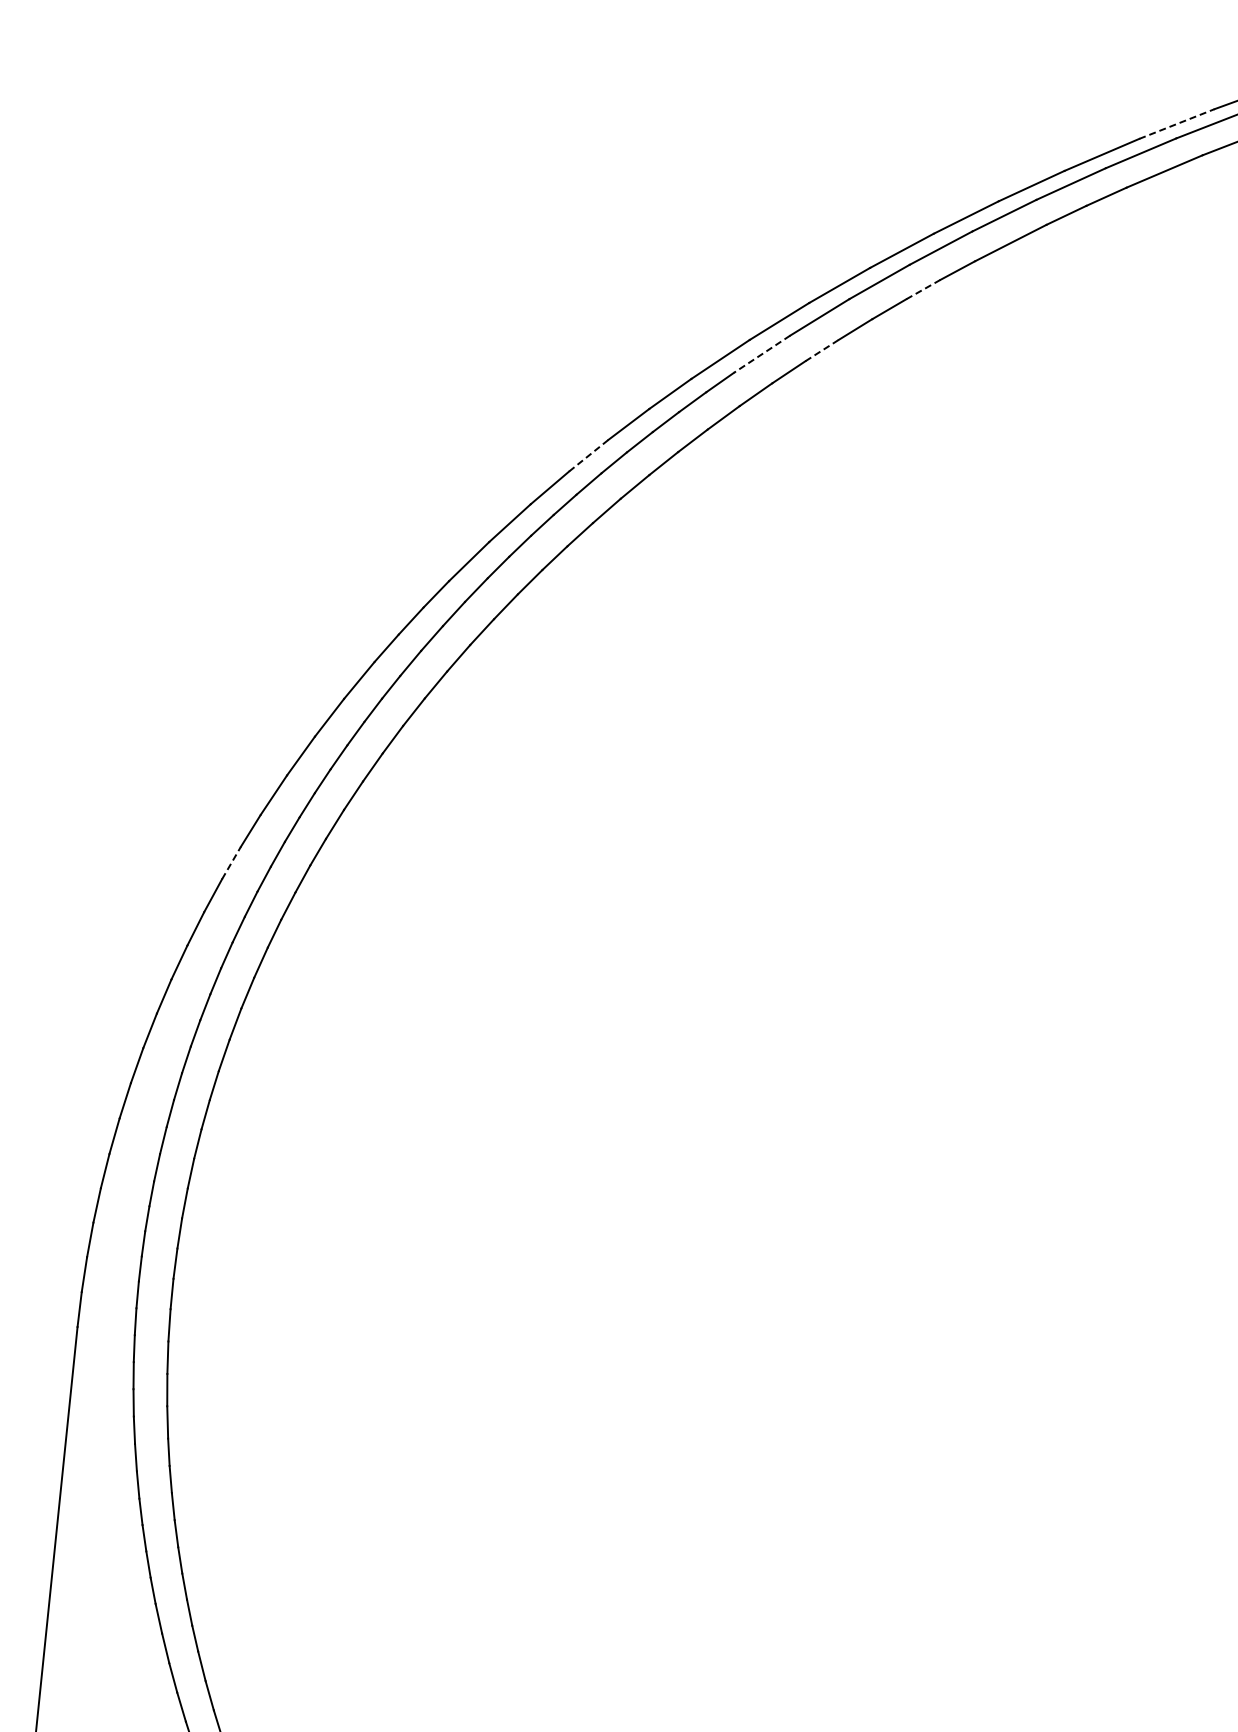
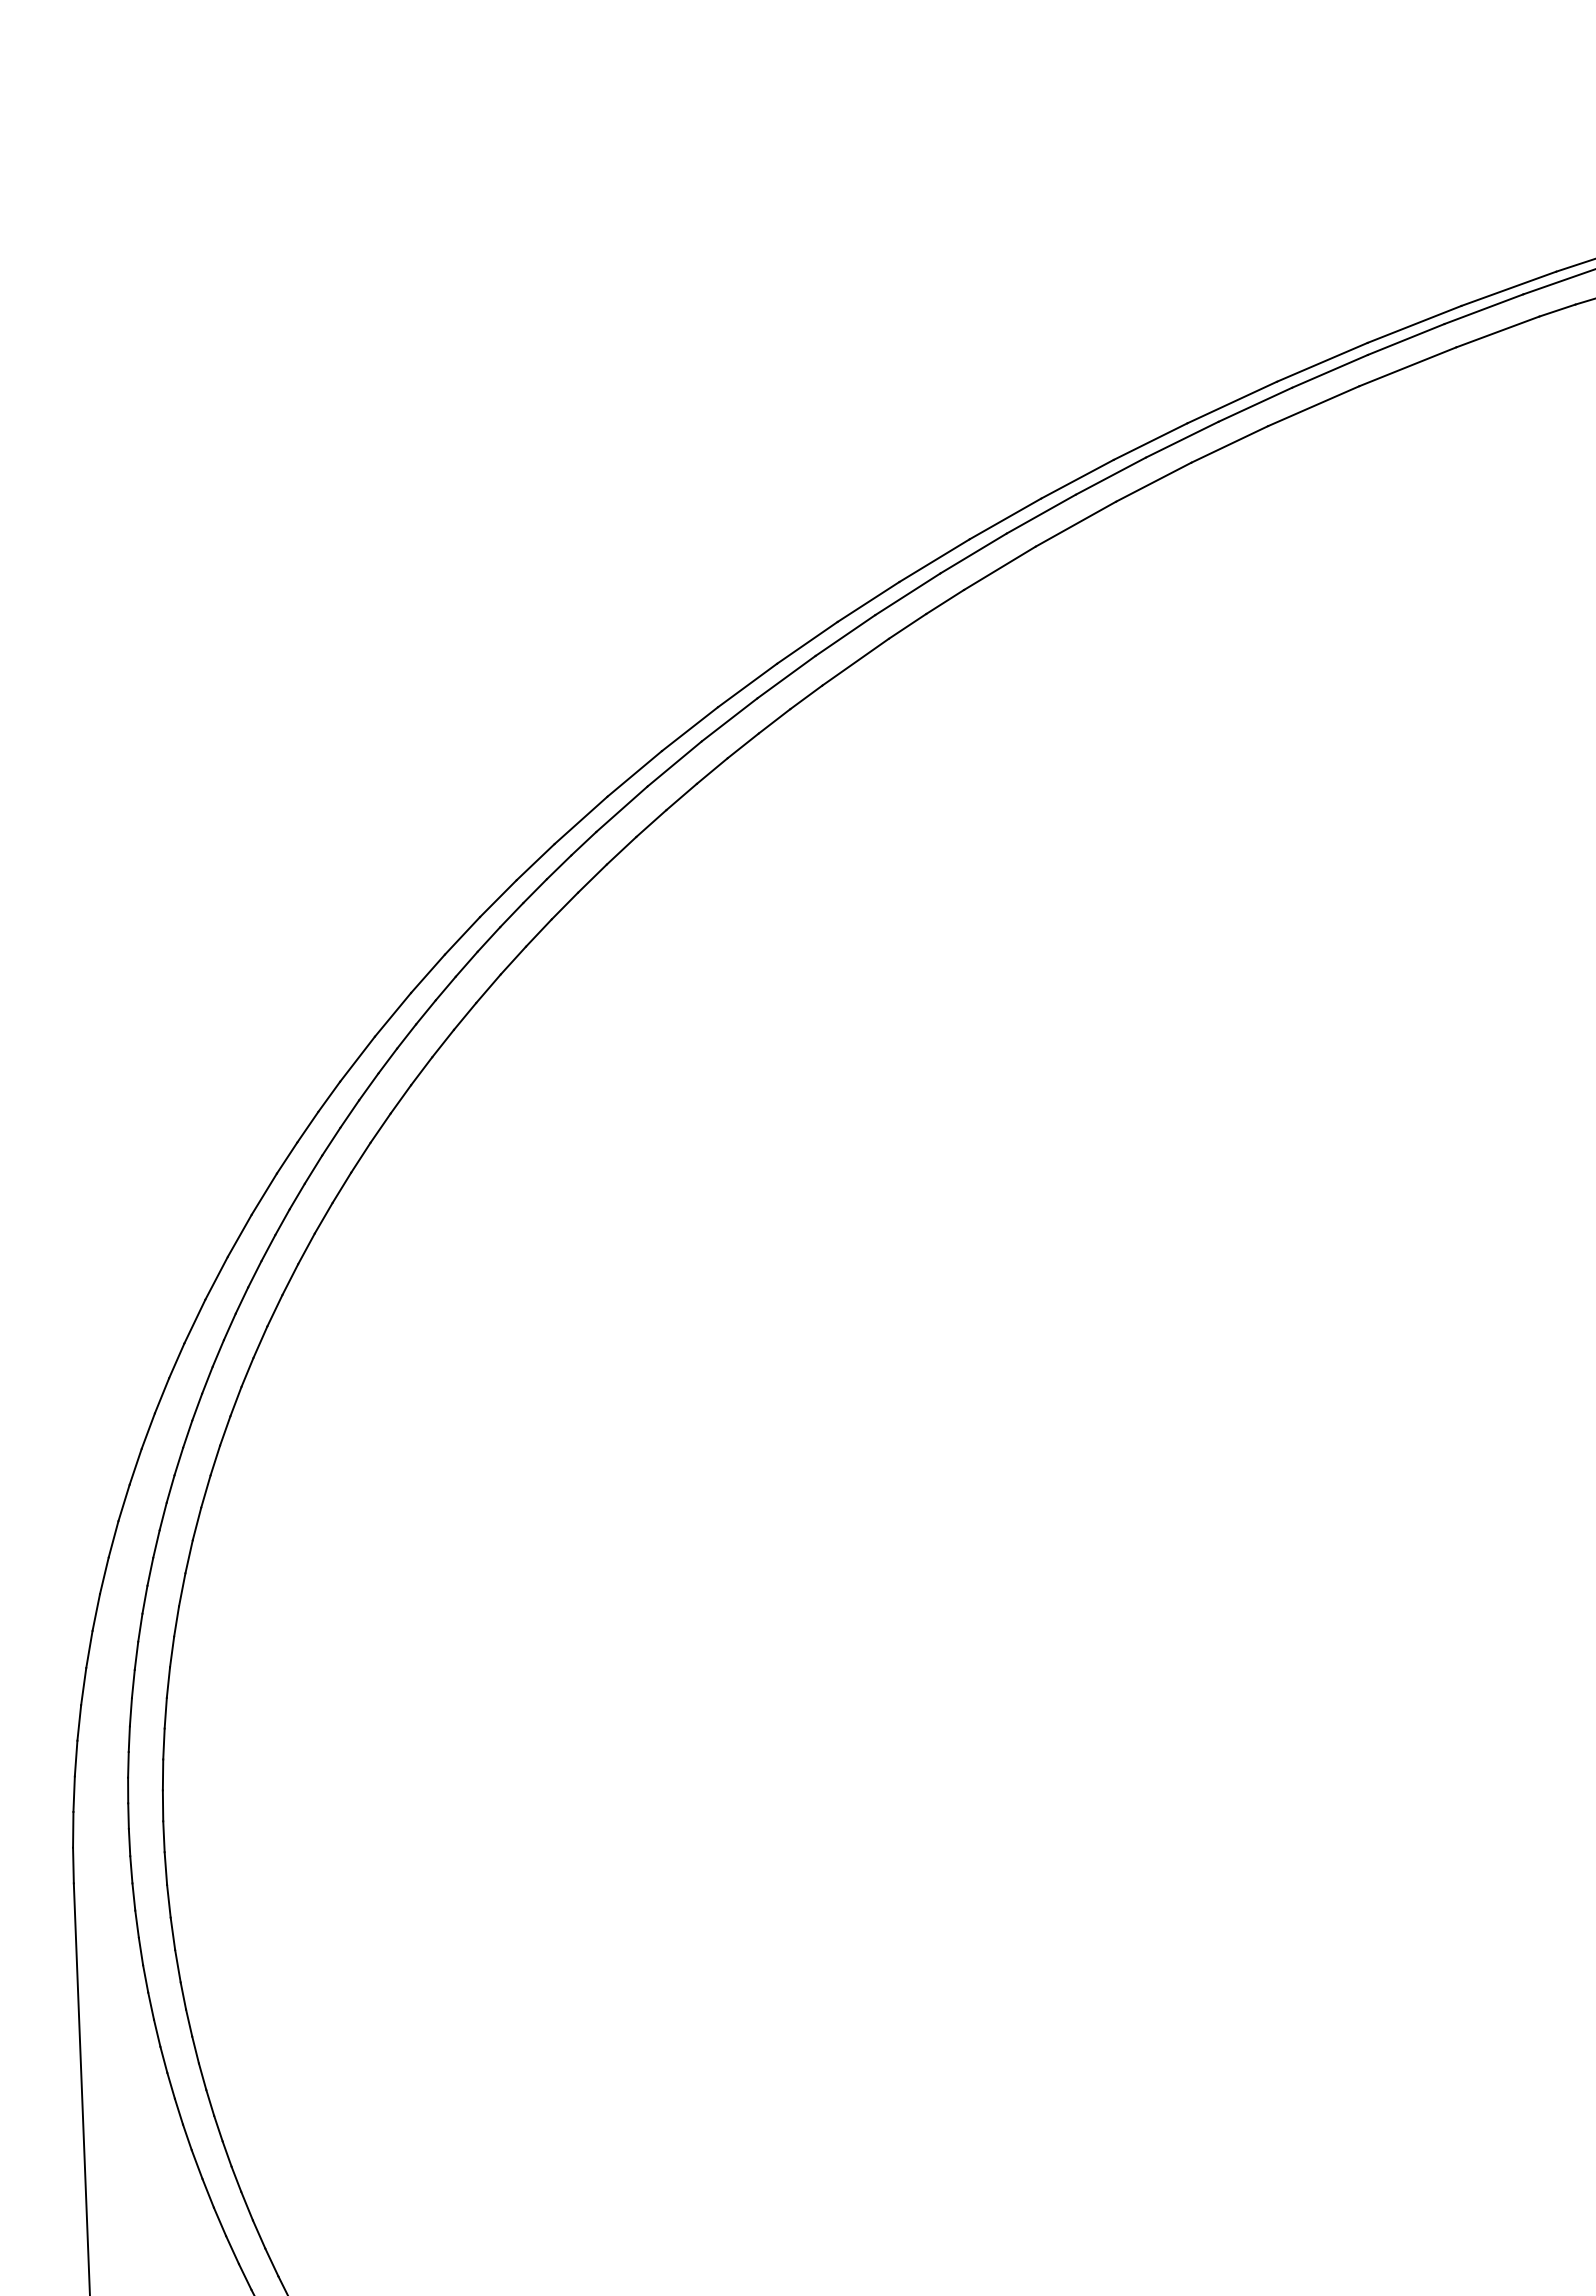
line: (1177, 123) -> (1005, 518), dashed -> solid
line: (923, 289) -> (774, 721), dashed -> solid
line: (823, 350) -> (682, 796), dashed -> solid
line: (761, 354) -> (621, 809), dashed -> solid
line: (588, 455) -> (462, 935), dashed -> solid
line: (231, 862) -> (162, 1395), dashed -> solid

